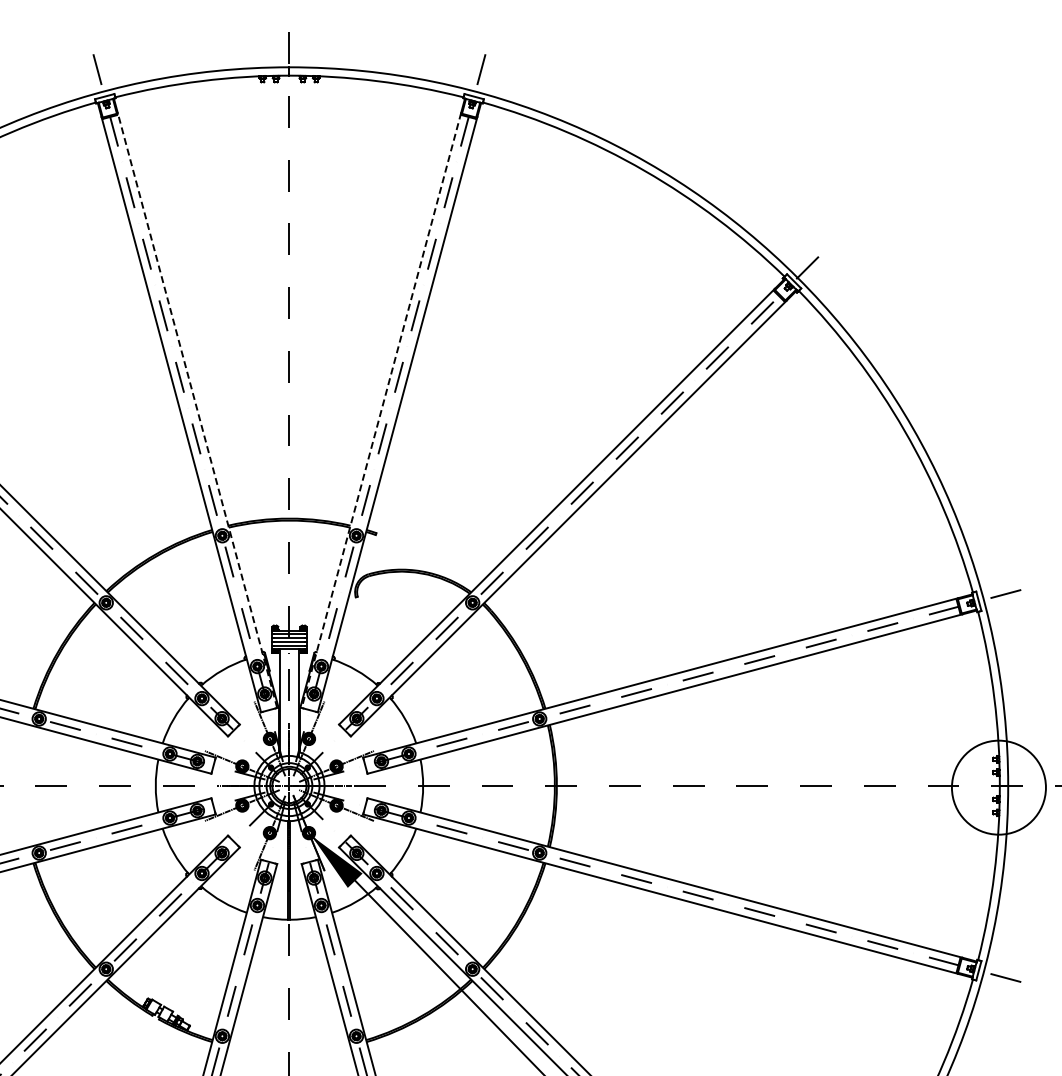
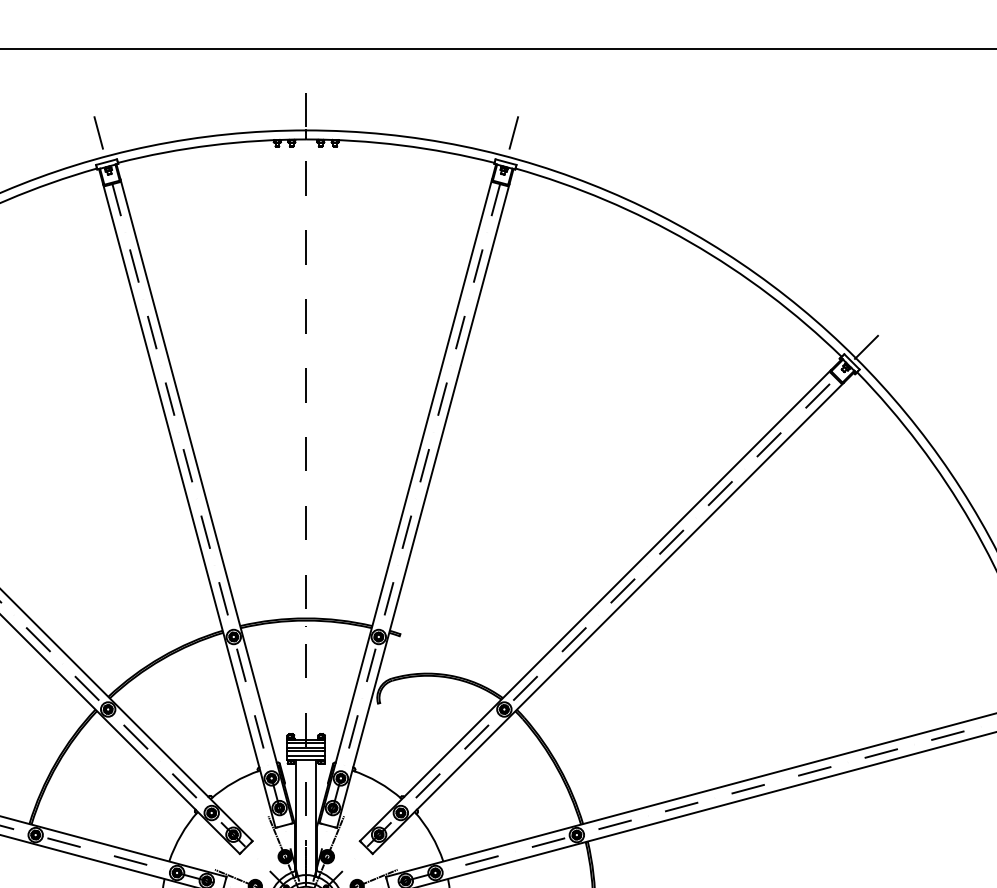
line: (197, 409) -> (206, 500), dashed -> solid
line: (381, 410) -> (405, 501), dashed -> solid

